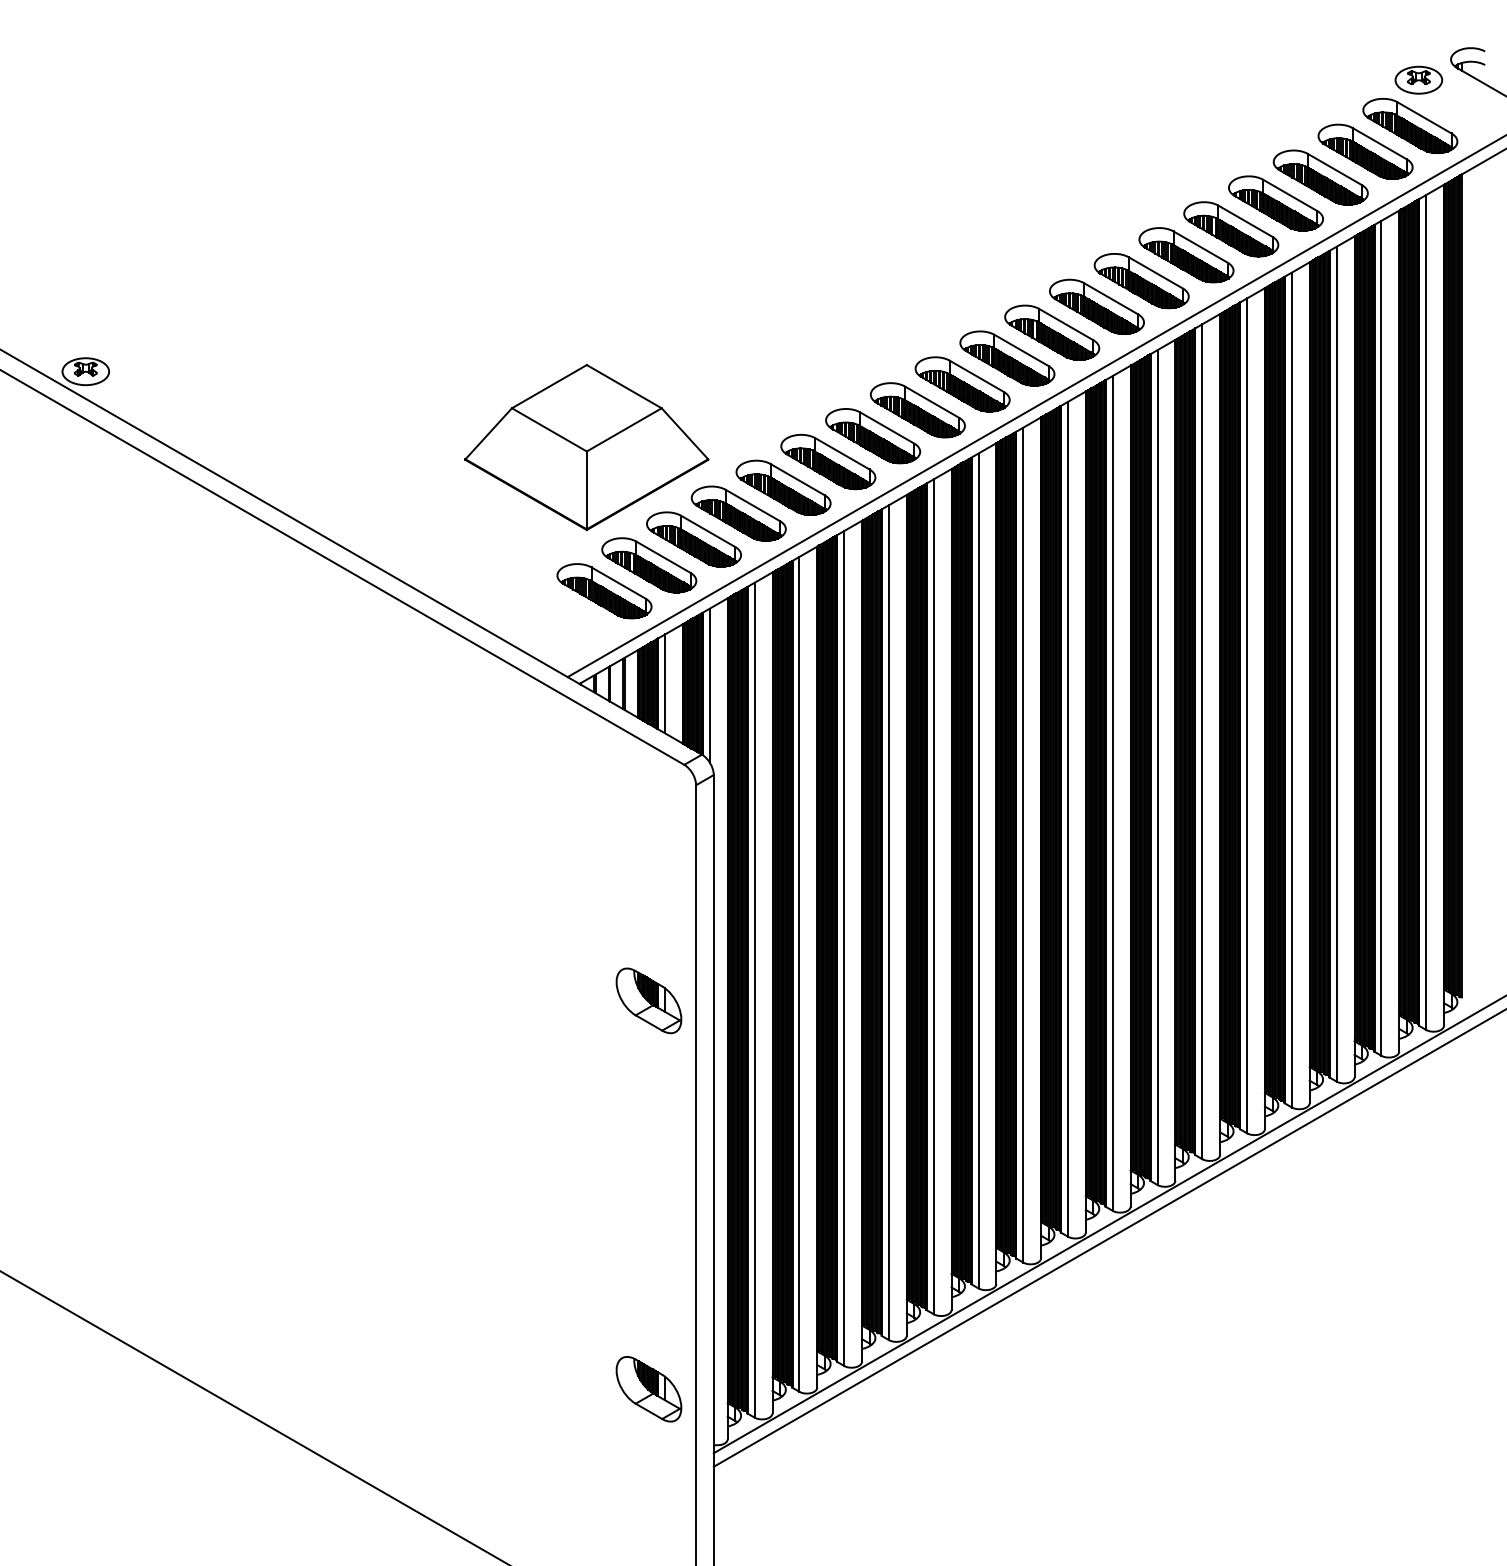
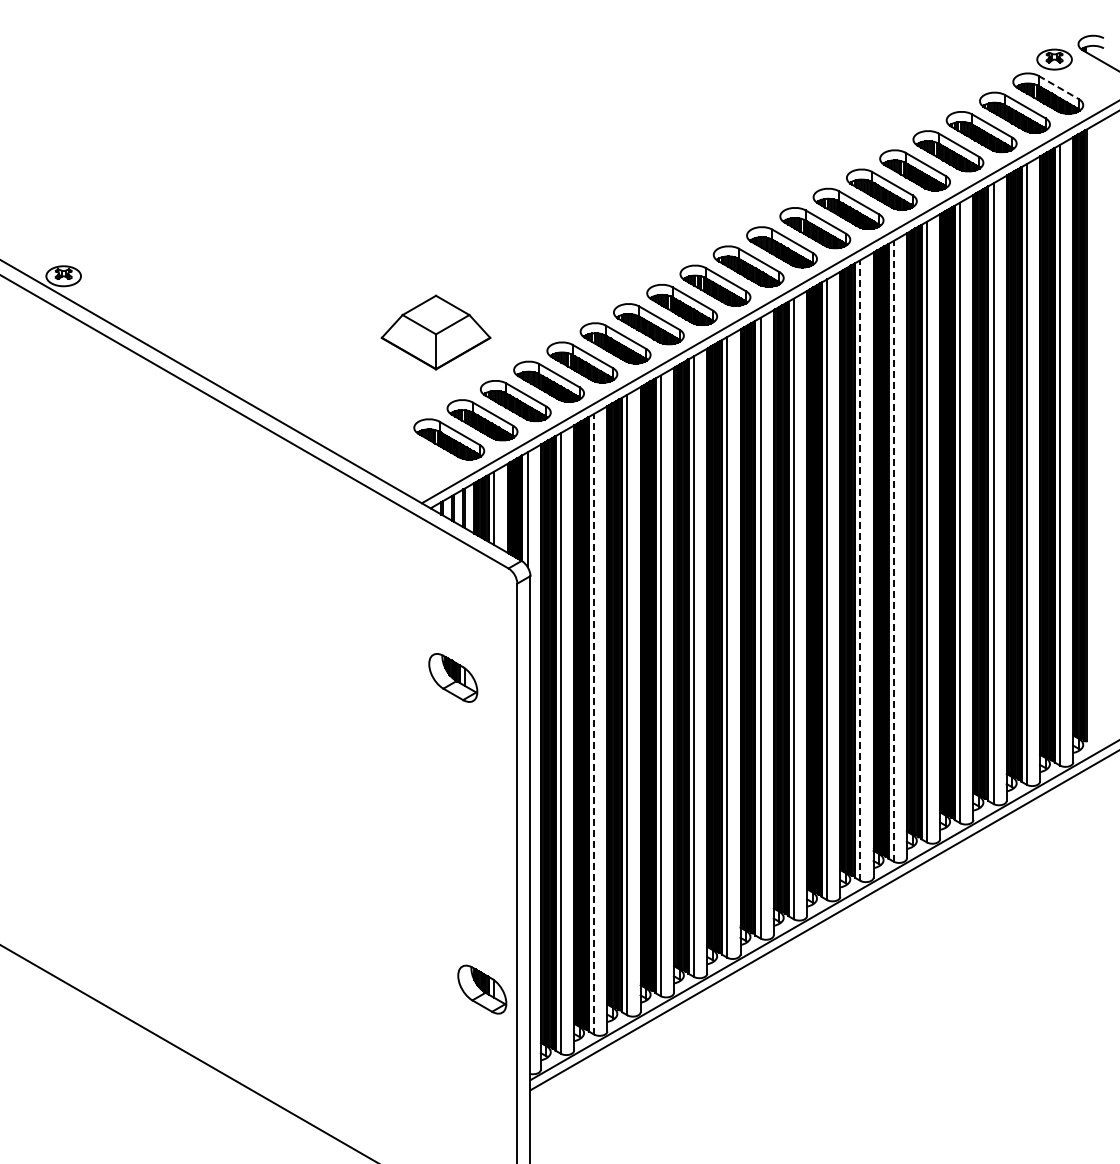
line: (1425, 117) -> (1059, 87), solid -> dashed
part: (586, 447) -> (435, 332), size x0.6
line: (1202, 740) -> (893, 550), solid -> dashed
line: (1157, 767) -> (860, 570), solid -> dashed
line: (799, 973) -> (594, 723), solid -> dashed
part: (649, 1000) -> (453, 677), moved
part: (649, 1389) -> (482, 989), moved

